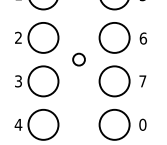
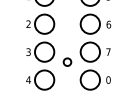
circle: (79, 58) -> (67, 61), moved

